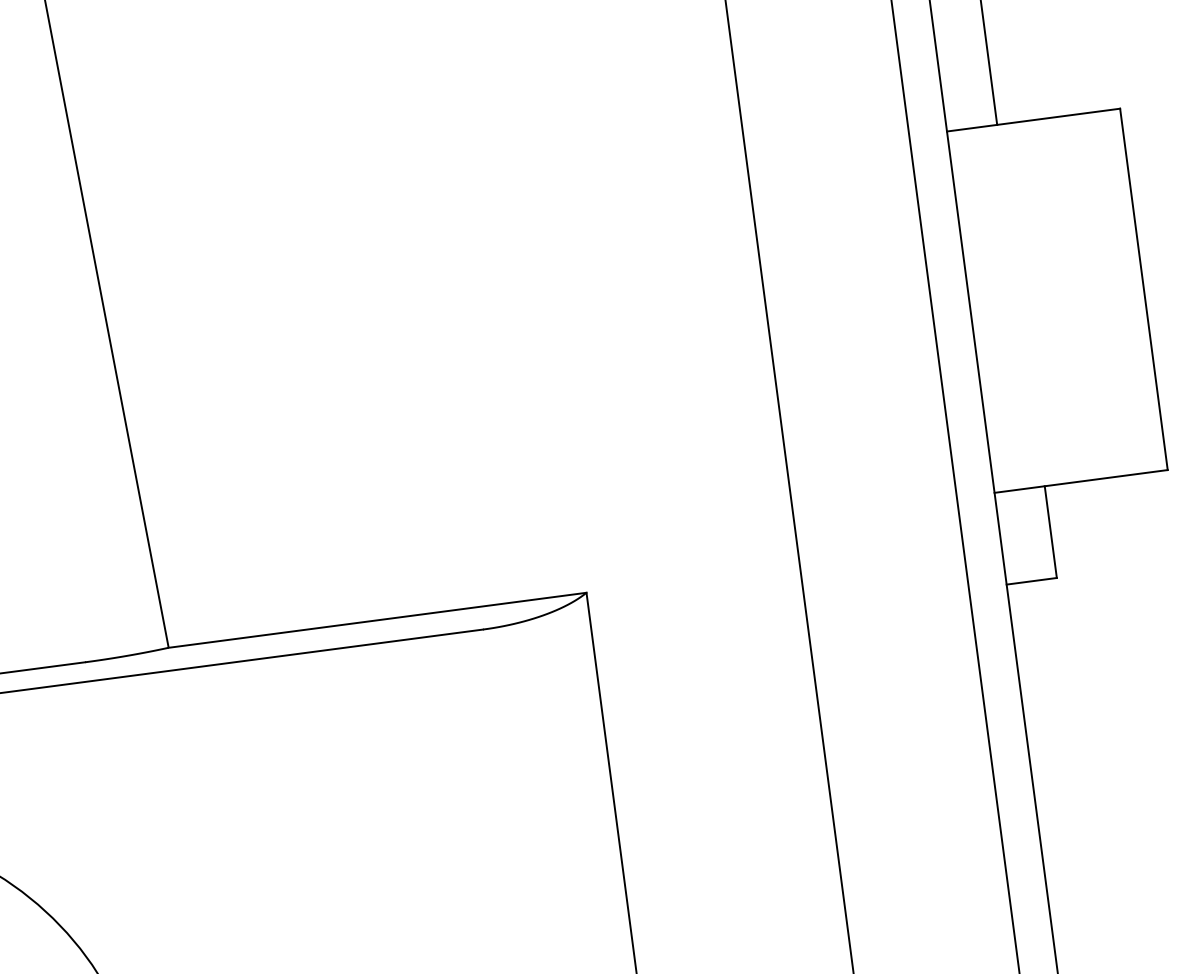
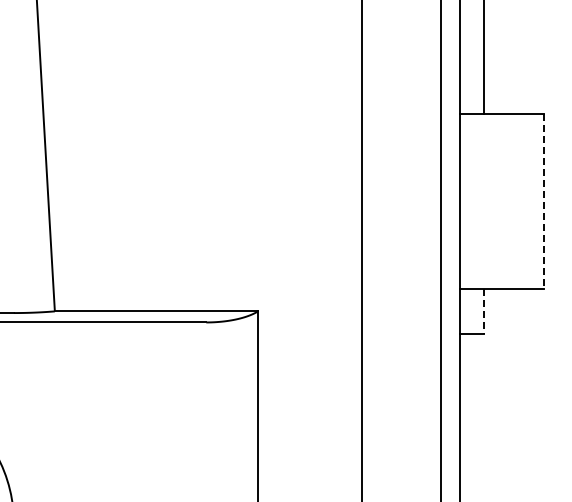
line: (1143, 289) -> (543, 201), solid -> dashed
line: (1050, 534) -> (483, 312), solid -> dashed

